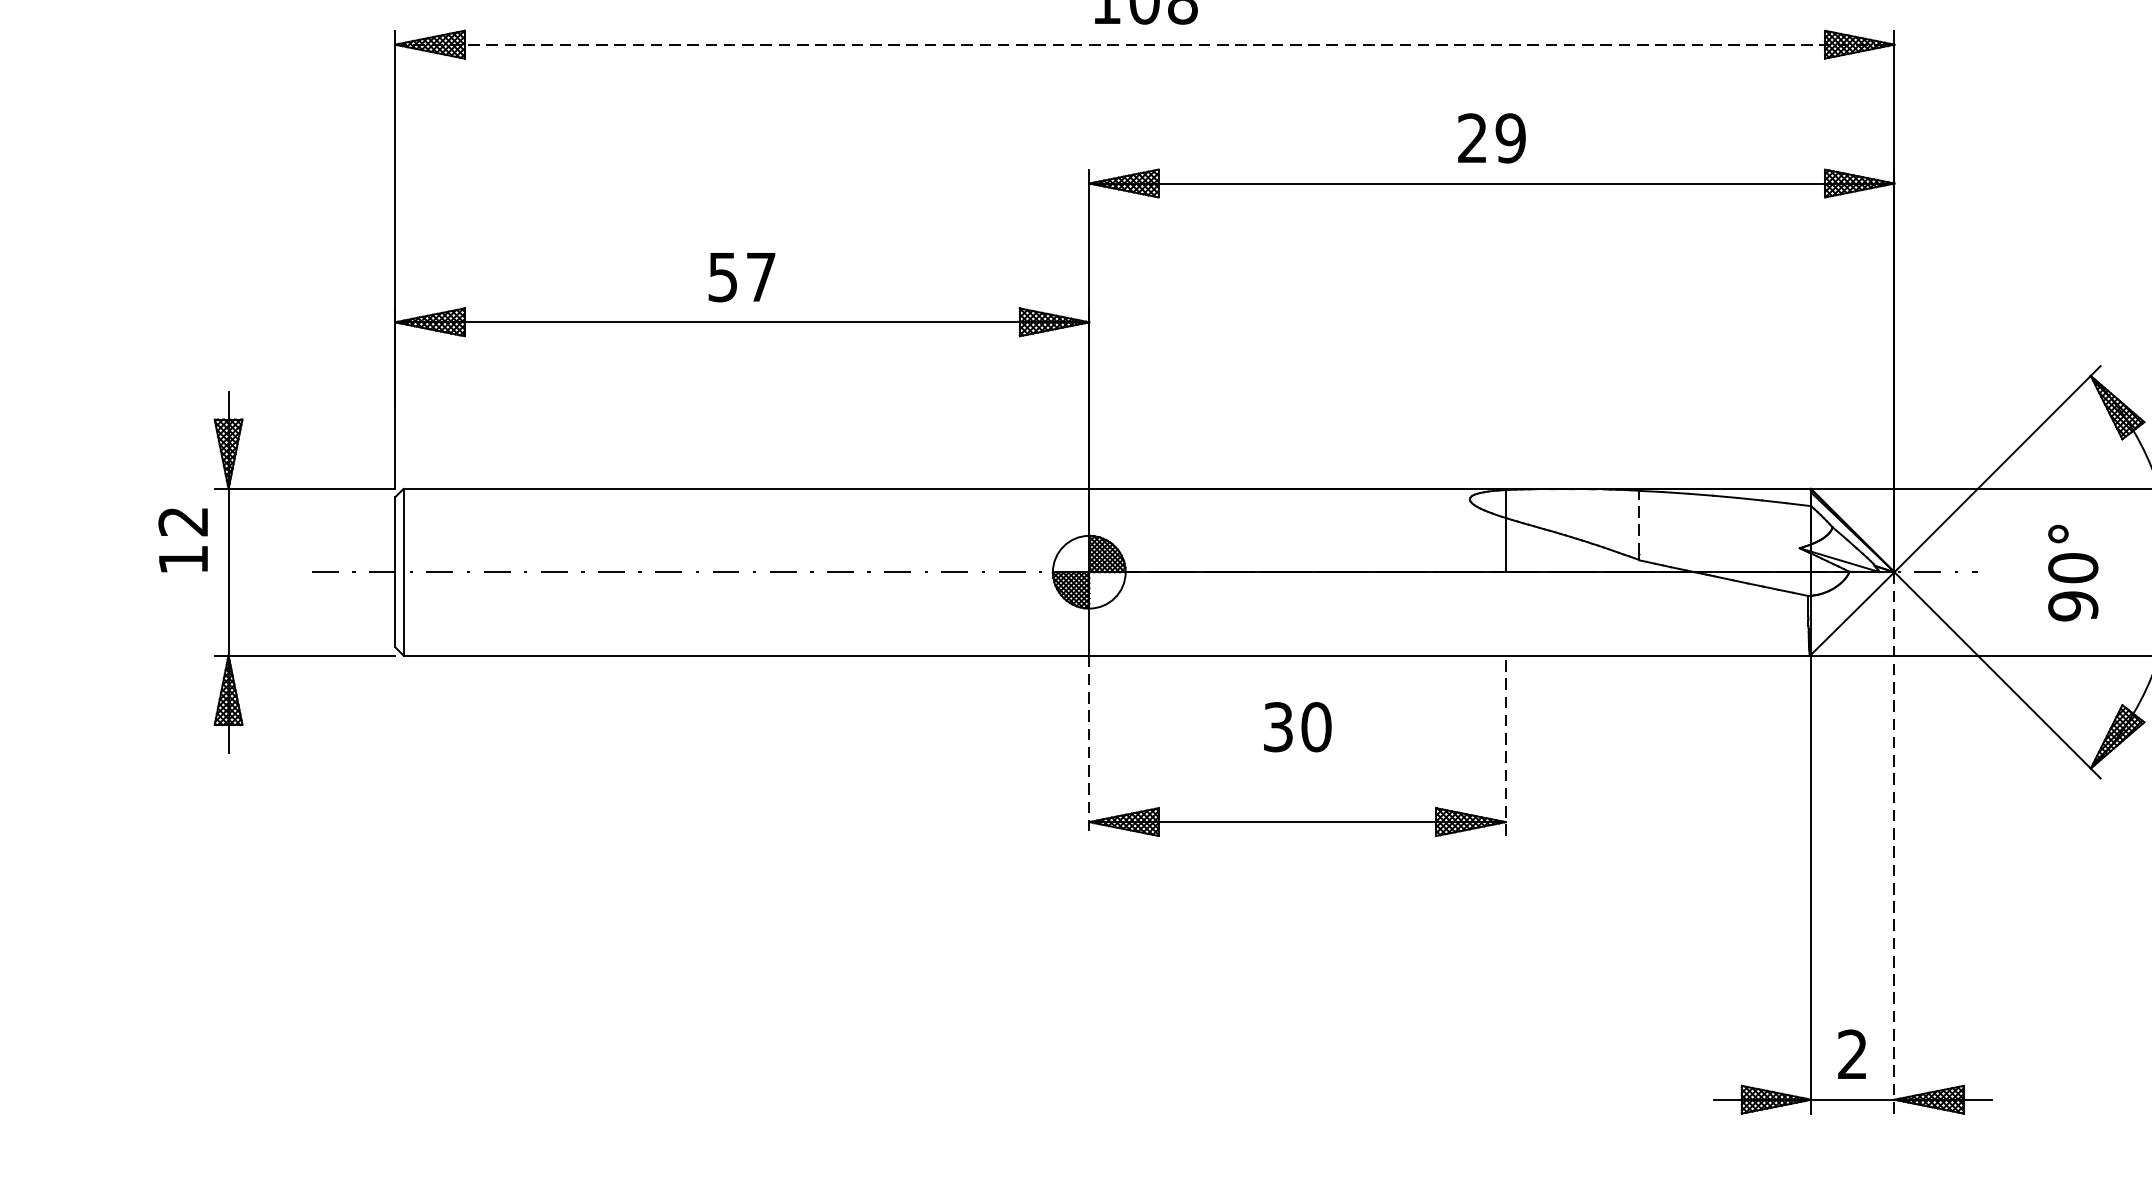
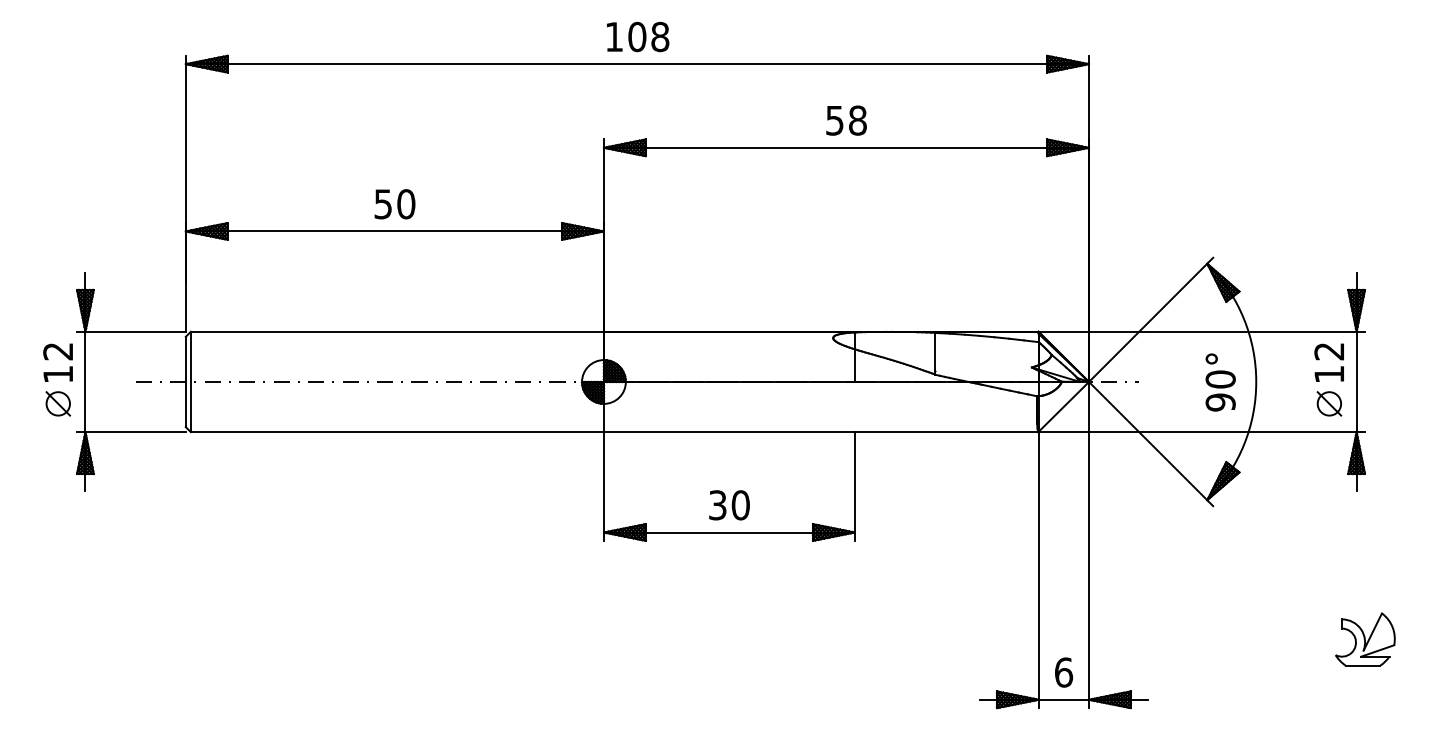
line: (1144, 45) -> (637, 64), dashed -> solid
text: (1491, 138) -> (846, 120), 29 -> 58
text: (761, 277) -> (406, 204), 57 -> 50
line: (1639, 521) -> (935, 351), dashed -> solid
text: (2072, 573) -> (1220, 382), moved
part: (183, 607) -> (58, 403), added
text: (1297, 727) -> (729, 505), moved
line: (1505, 745) -> (854, 486), dashed -> solid
line: (1088, 747) -> (603, 487), dashed -> solid
line: (1895, 842) -> (1089, 544), dashed -> solid
text: (1853, 1054) -> (1064, 672), 2 -> 6

